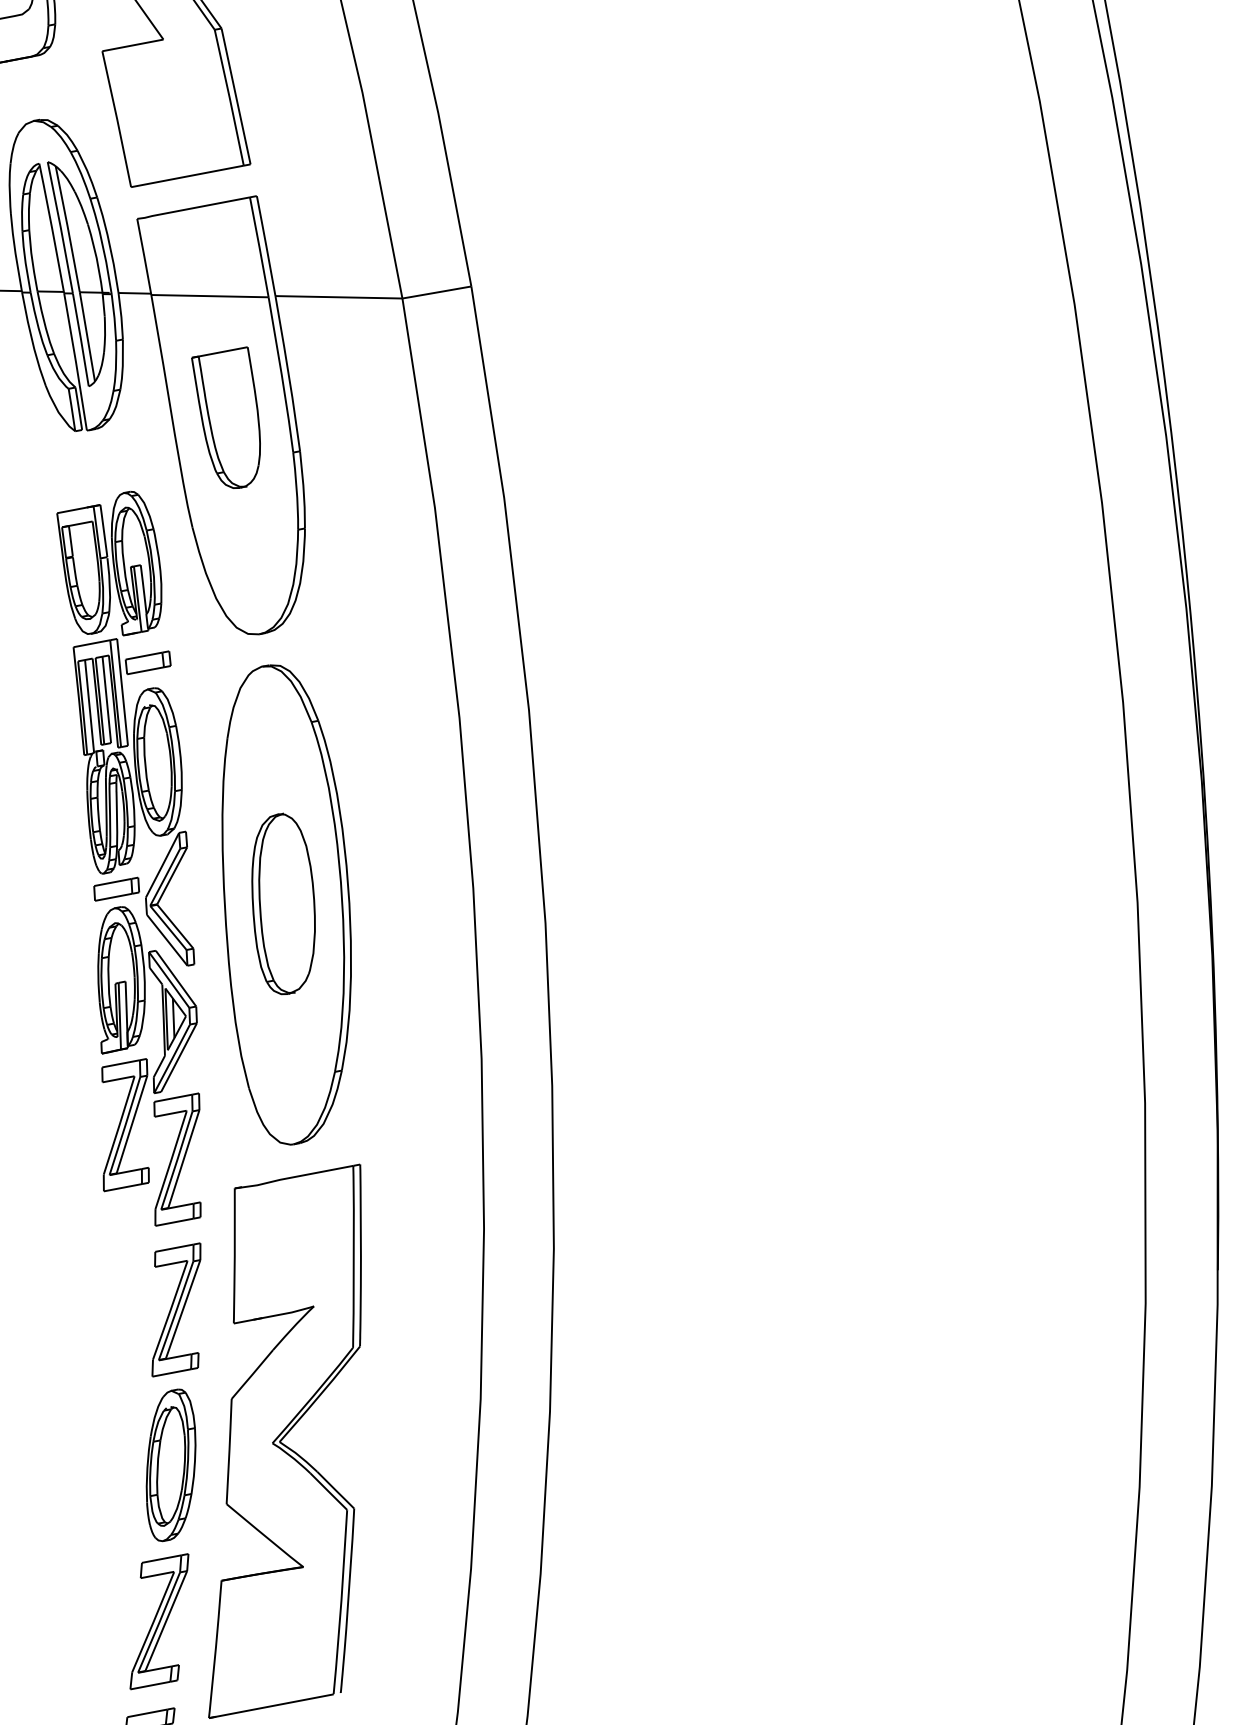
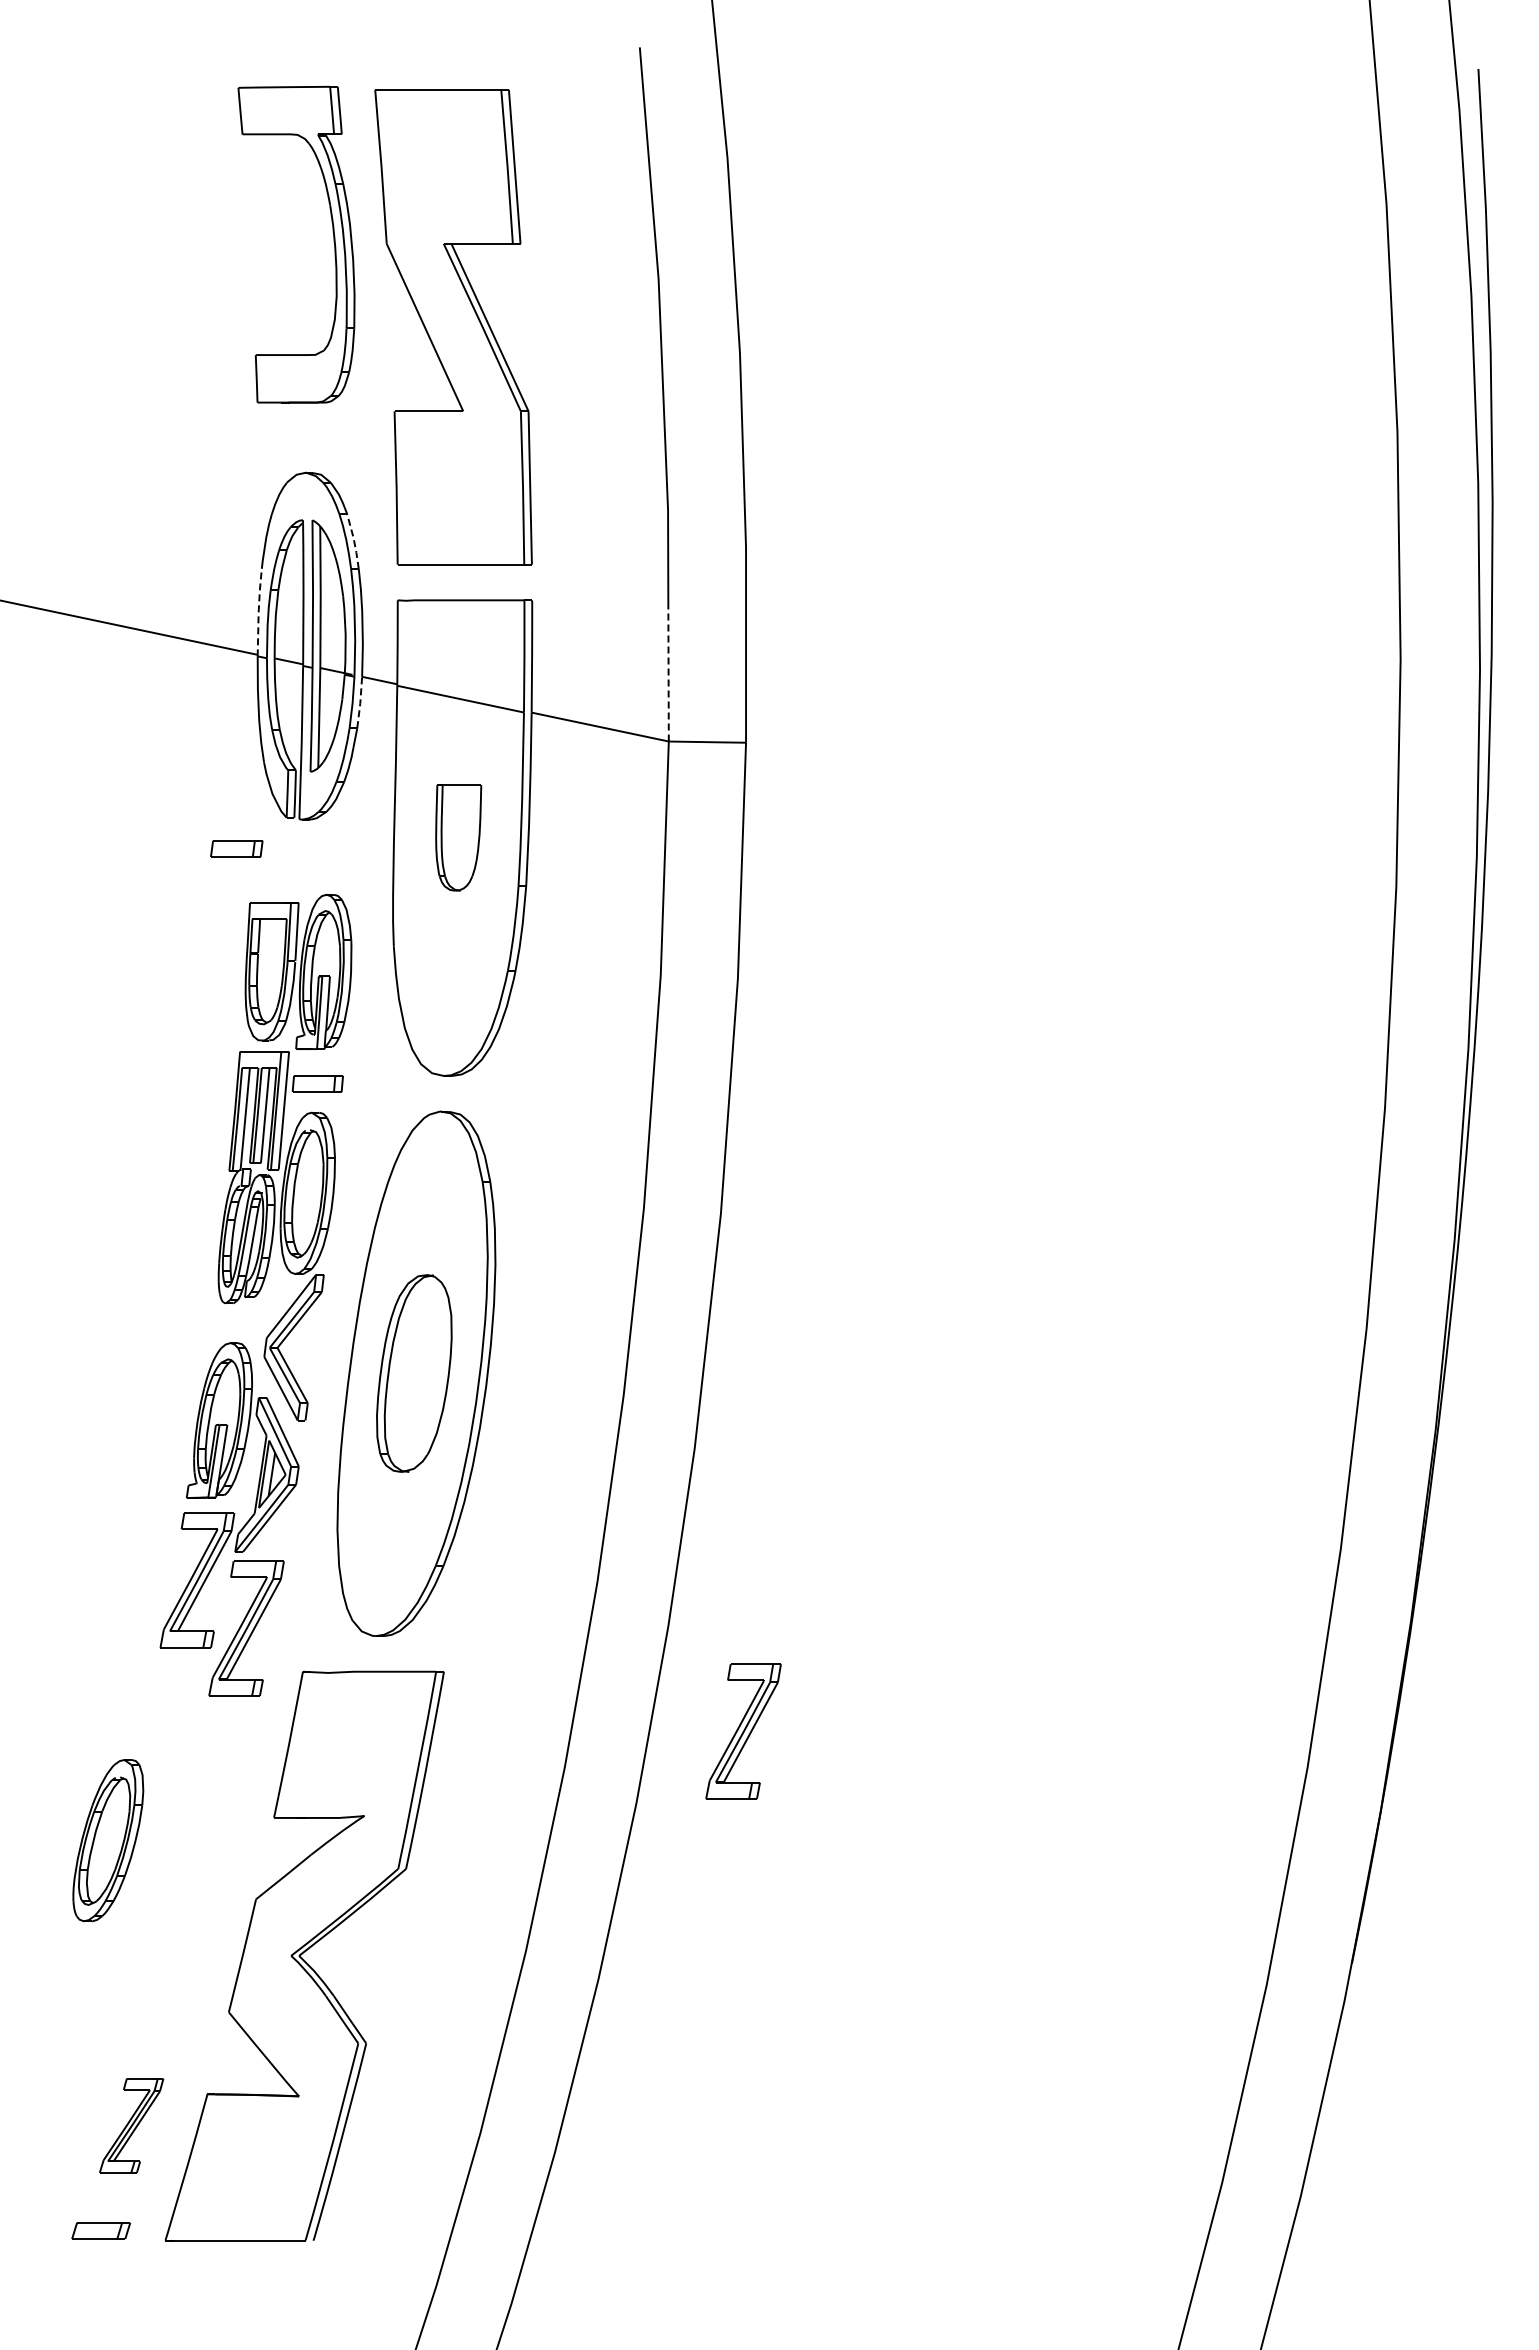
line: (88, 173) -> (354, 541), solid -> dashed
line: (390, 238) -> (668, 674), solid -> dashed
line: (15, 252) -> (258, 611), solid -> dashed
line: (121, 316) -> (360, 702), solid -> dashed
part: (231, 419) -> (458, 837), size x0.7
part: (116, 888) -> (236, 848), moved
part: (636, 1166) -> (743, 1731), added
part: (176, 1310) -> (214, 1791), removed
part: (170, 1465) -> (108, 1840), moved
part: (159, 1621) -> (131, 2125), size x0.7

